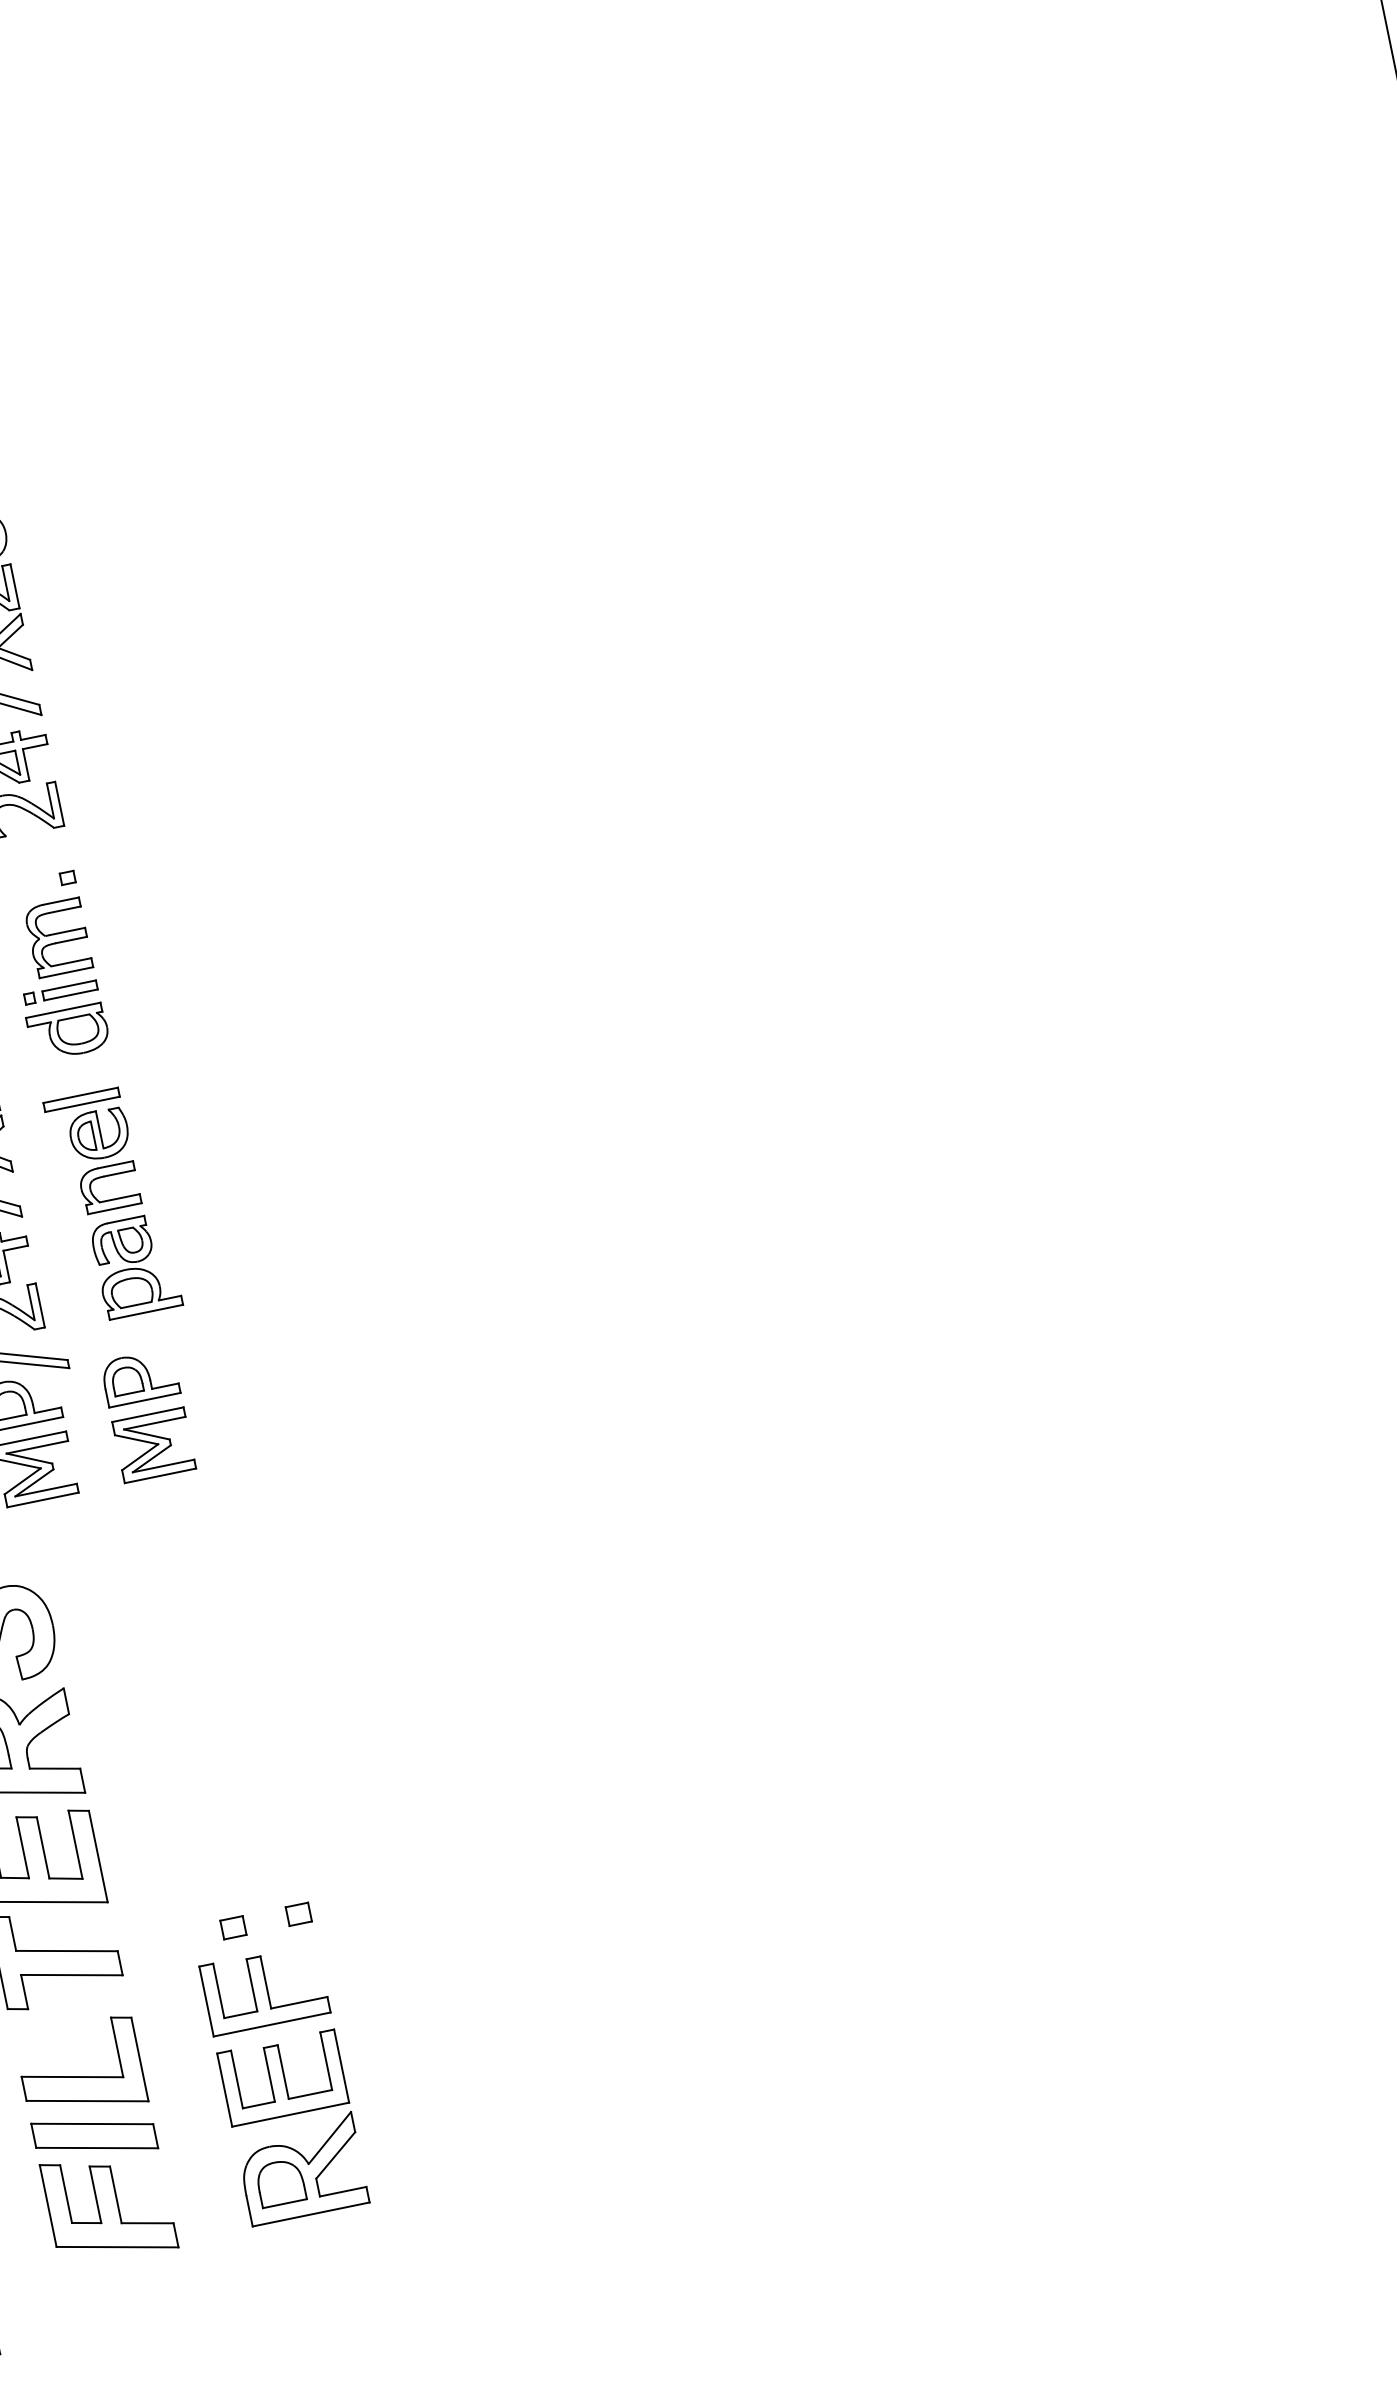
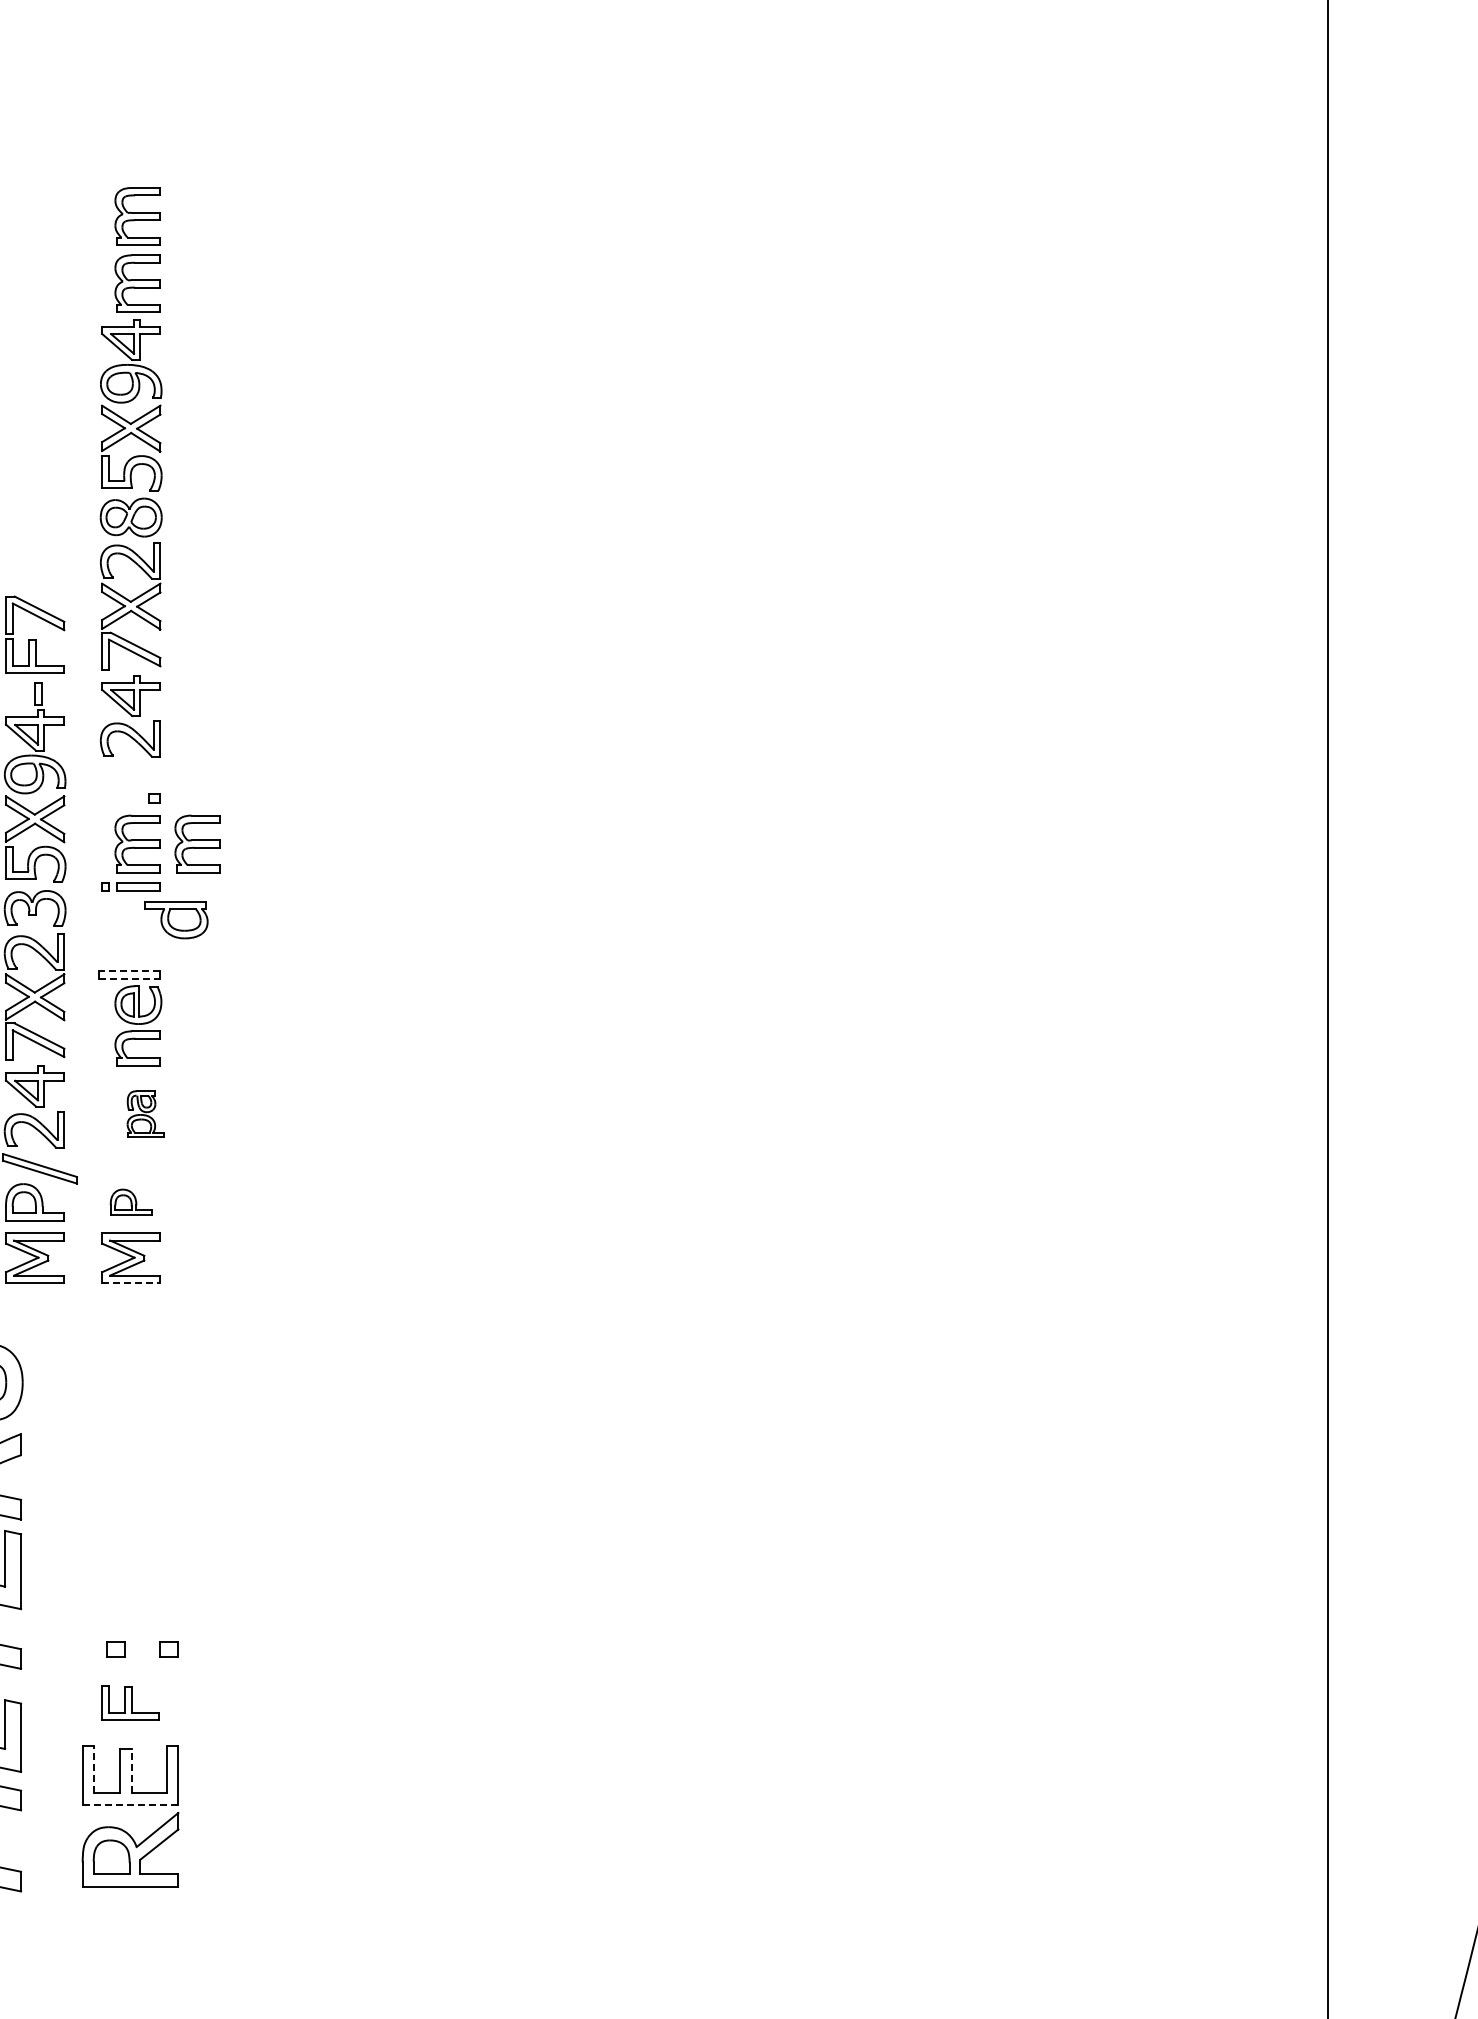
part: (131, 922) -> (197, 843), added
part: (68, 1033) -> (176, 920), moved
line: (80, 1095) -> (129, 971), solid -> dashed
line: (83, 1104) -> (130, 978), solid -> dashed
part: (135, 1265) -> (145, 1113), size x0.6
part: (139, 1377) -> (130, 1202), size x0.7
line: (160, 1475) -> (131, 1282), solid -> dashed
part: (264, 1988) -> (130, 1702), size x0.6
line: (283, 2071) -> (131, 1770), solid -> dashed
line: (237, 2079) -> (94, 1769), solid -> dashed
line: (290, 2114) -> (130, 1805), solid -> dashed

